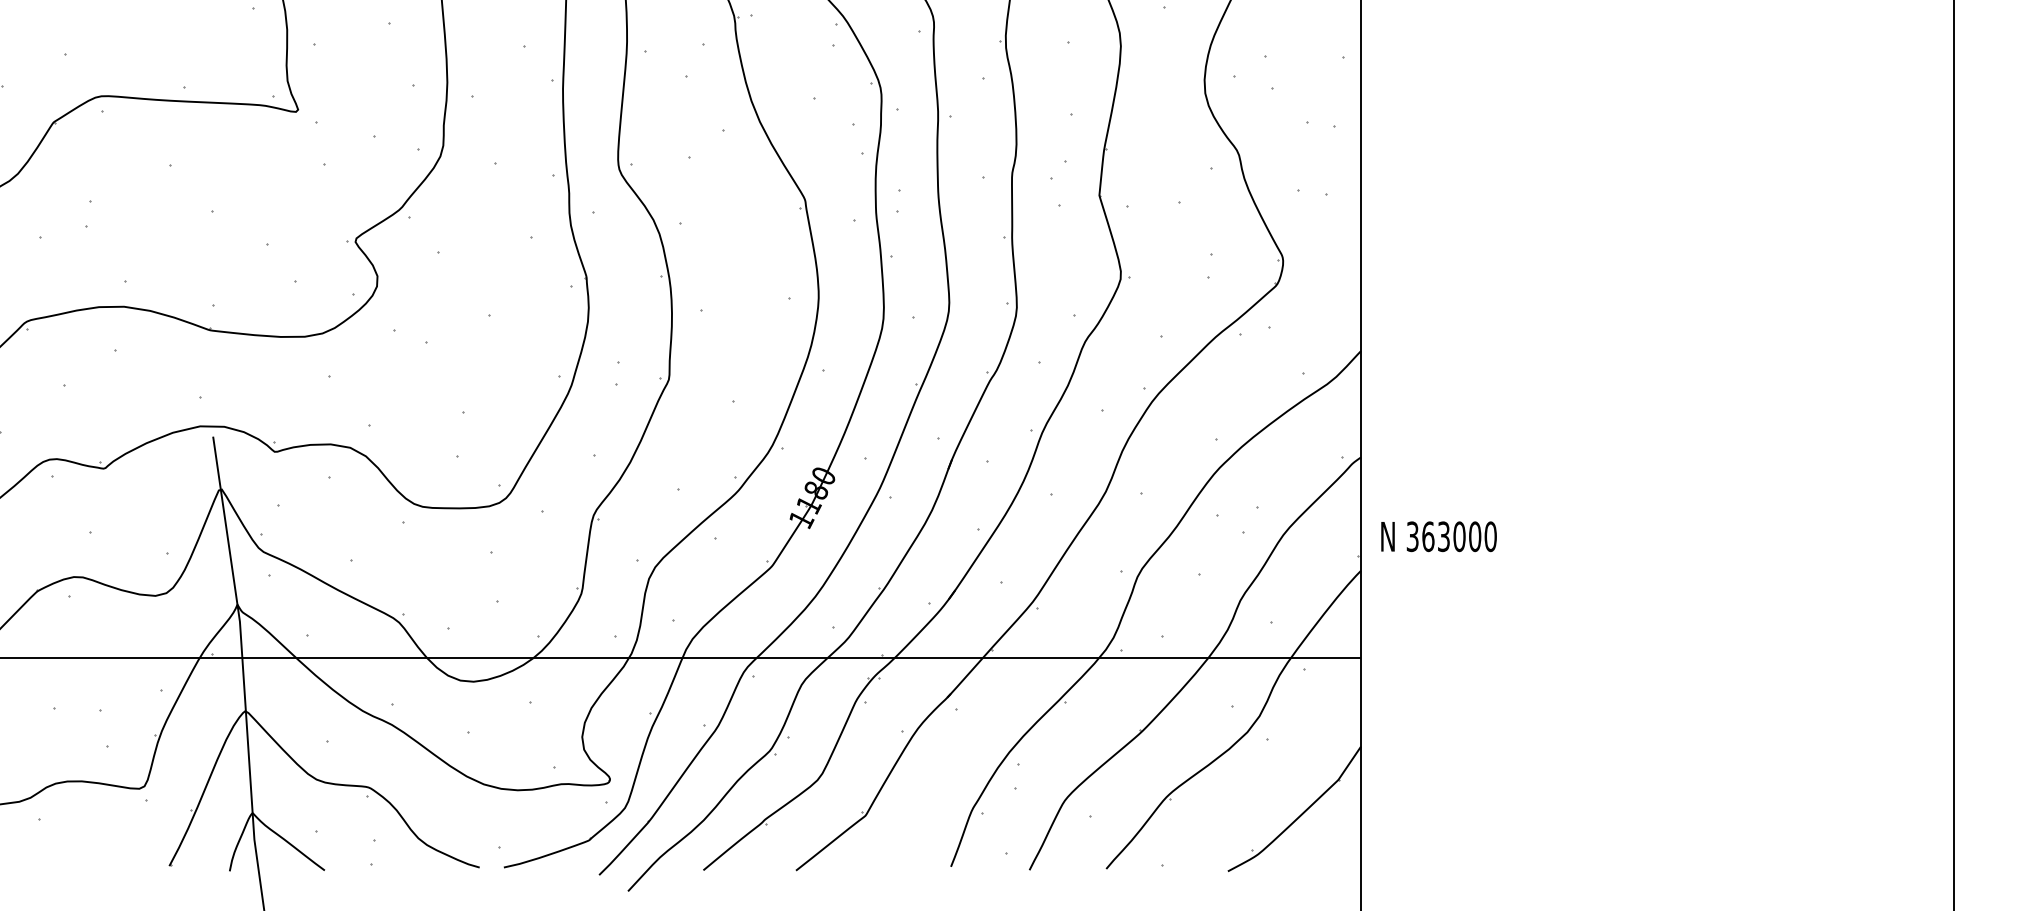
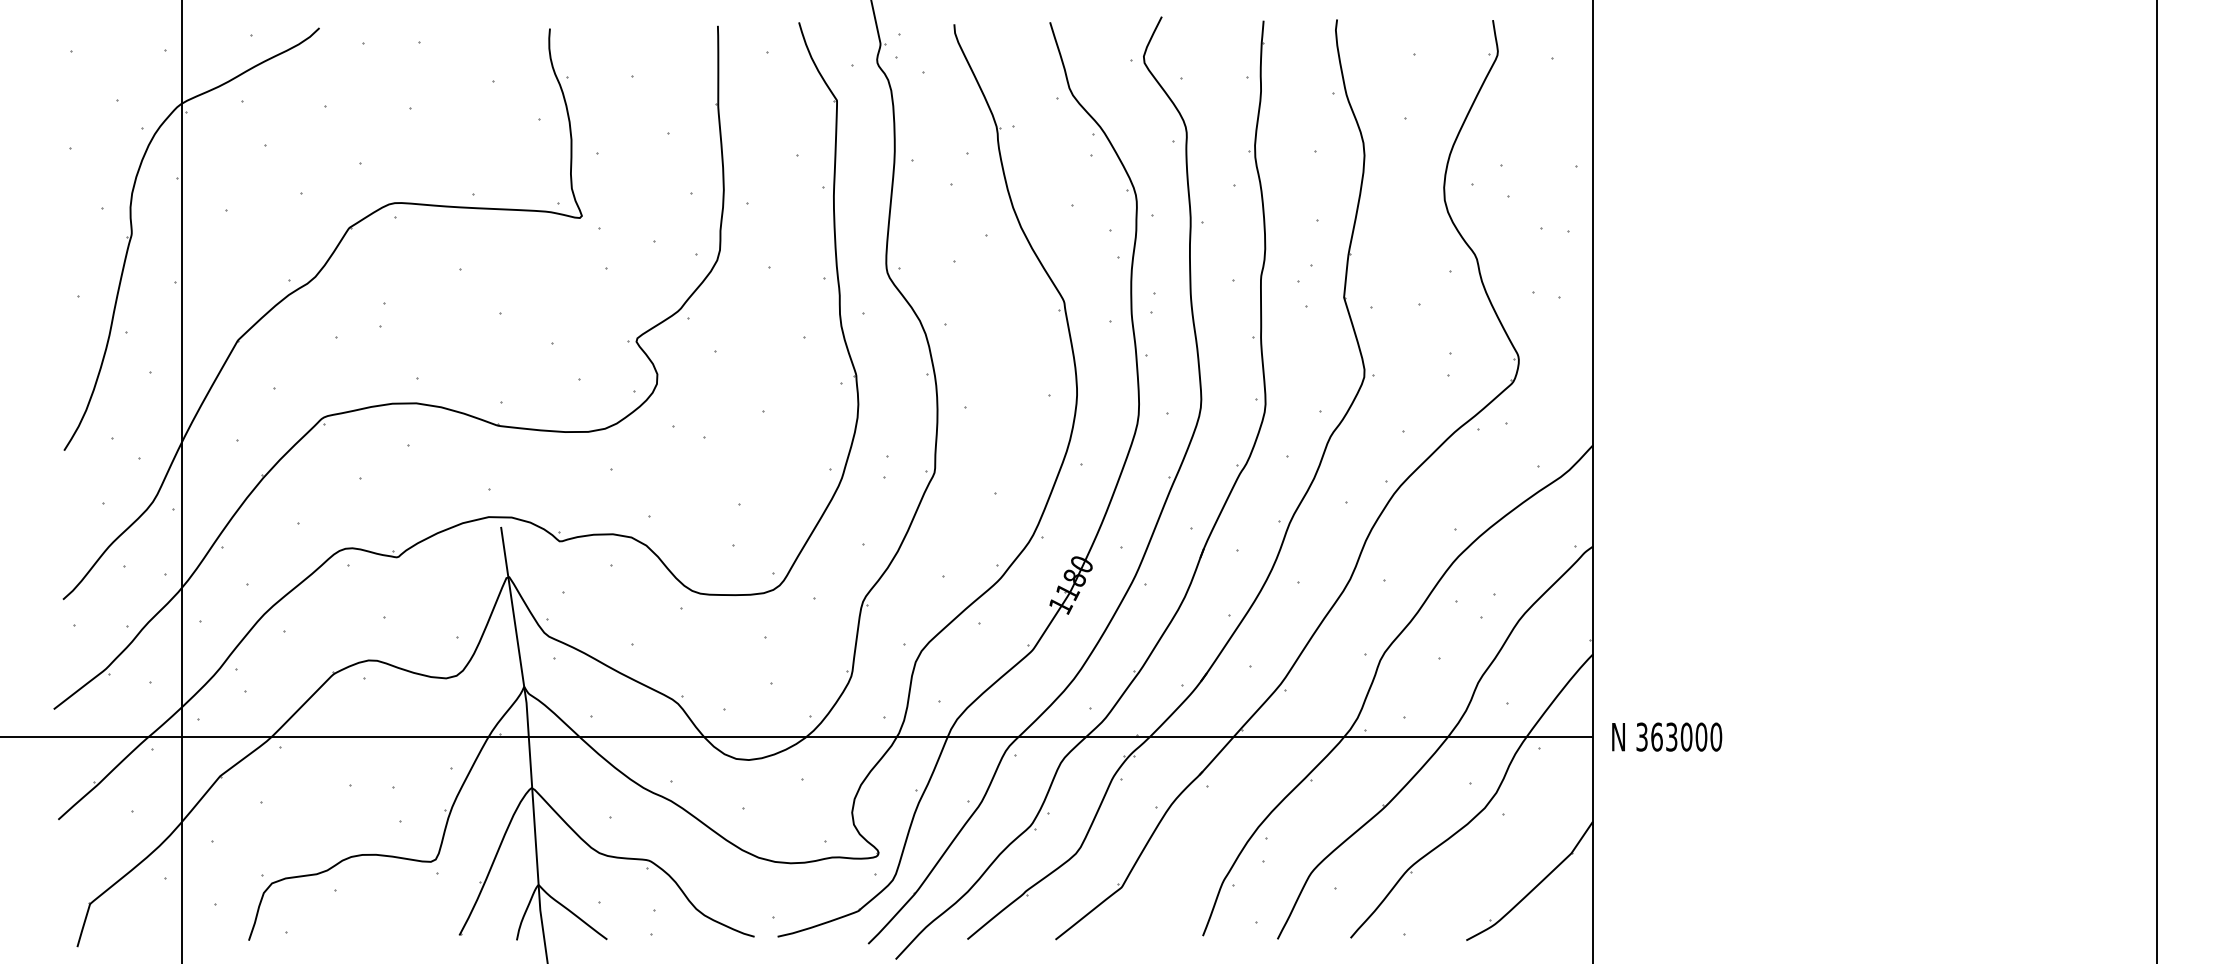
text: (1439, 536) -> (1667, 736), moved

